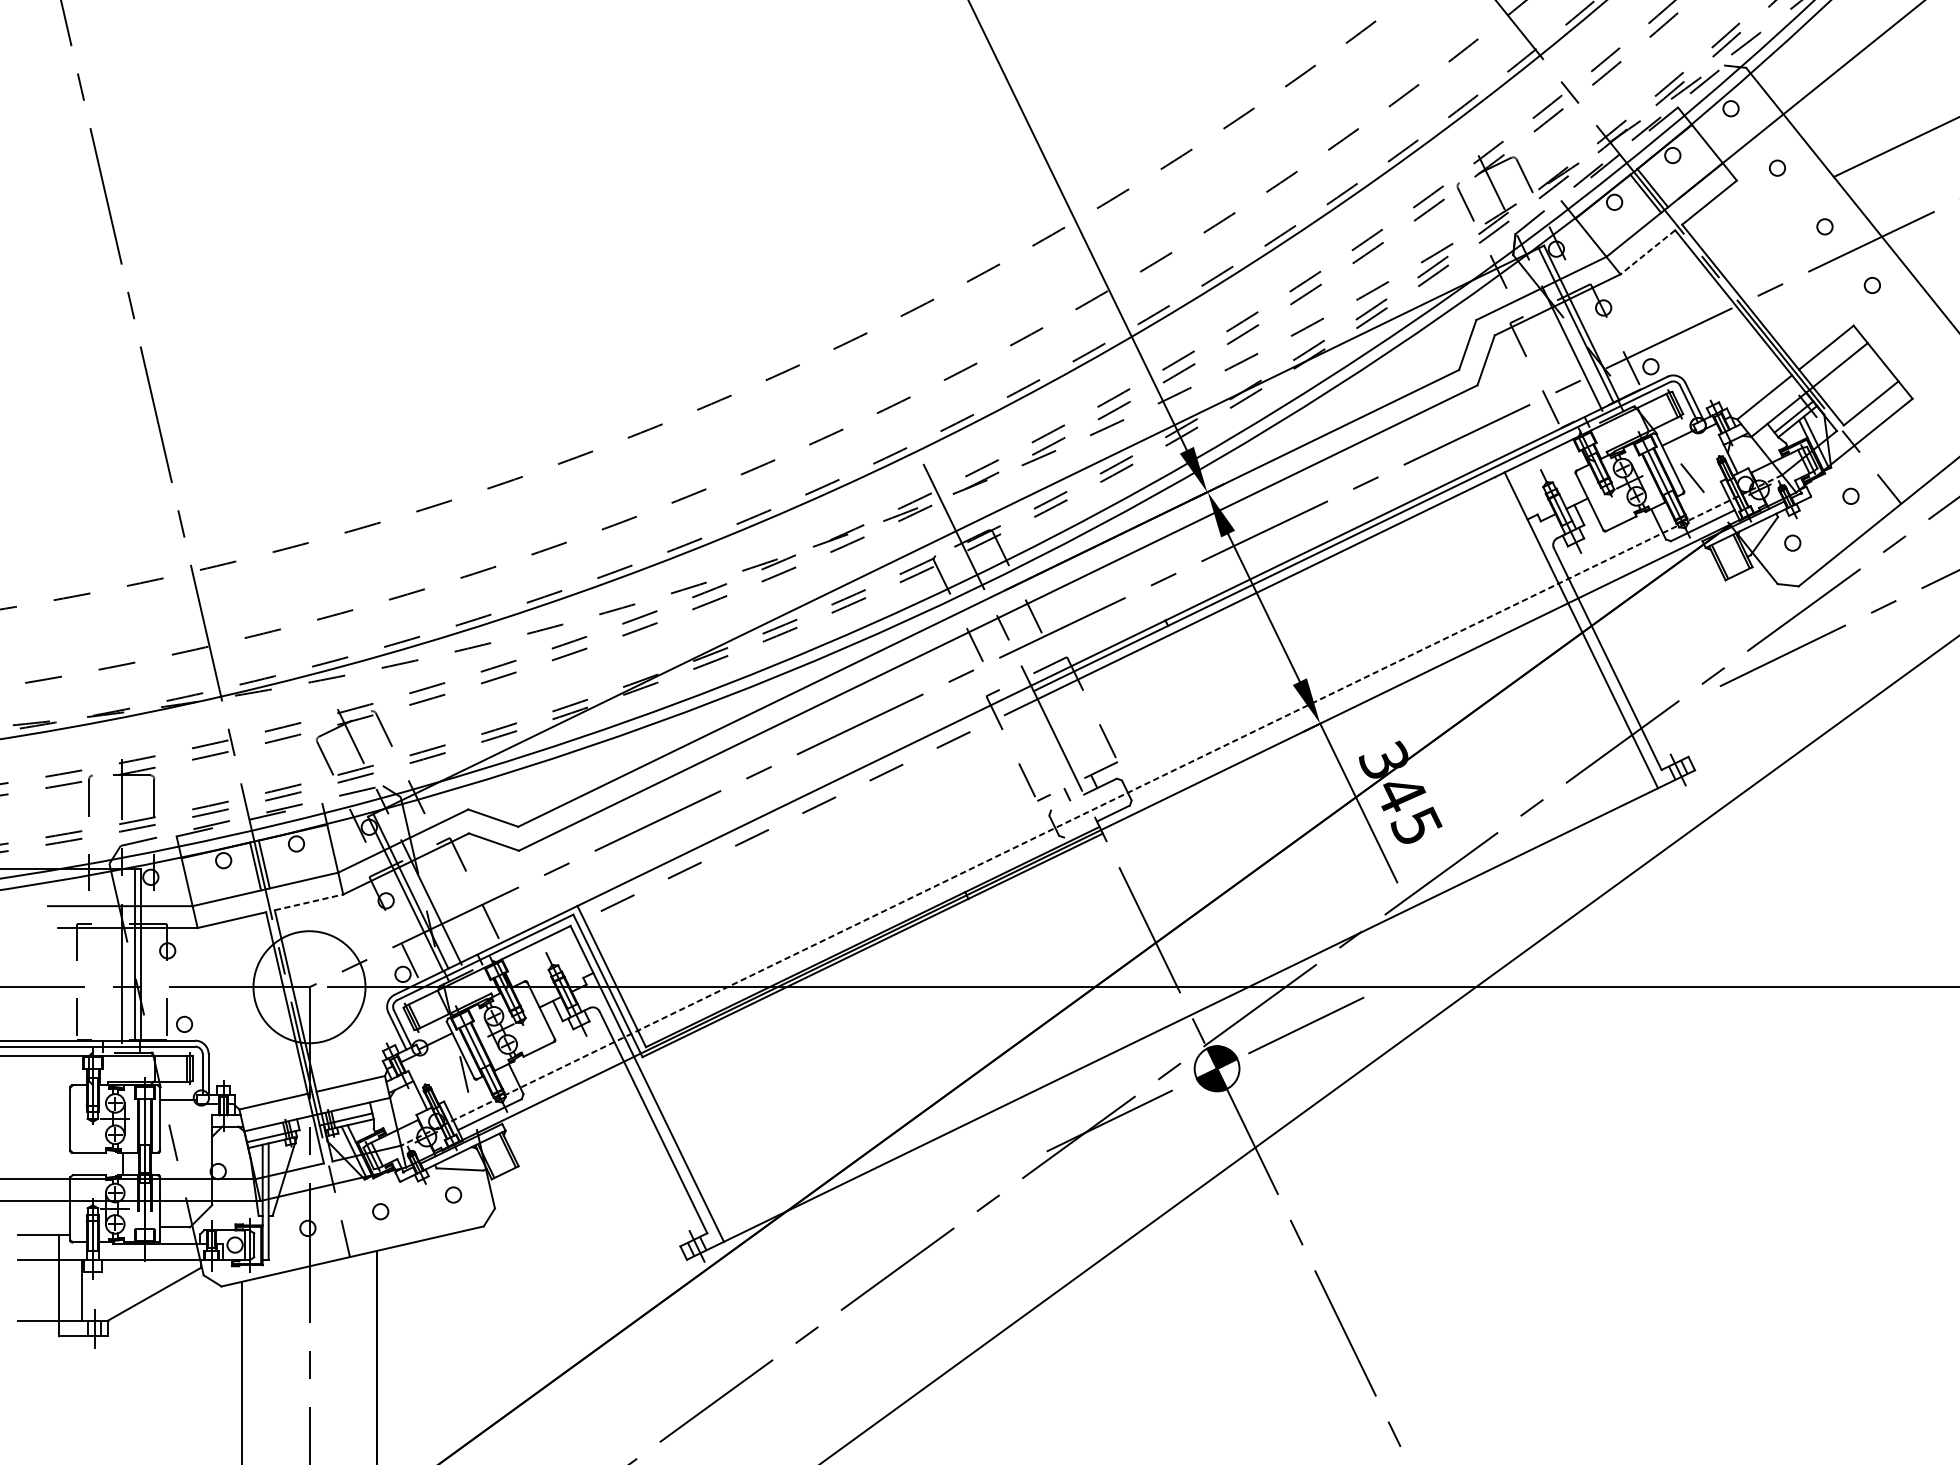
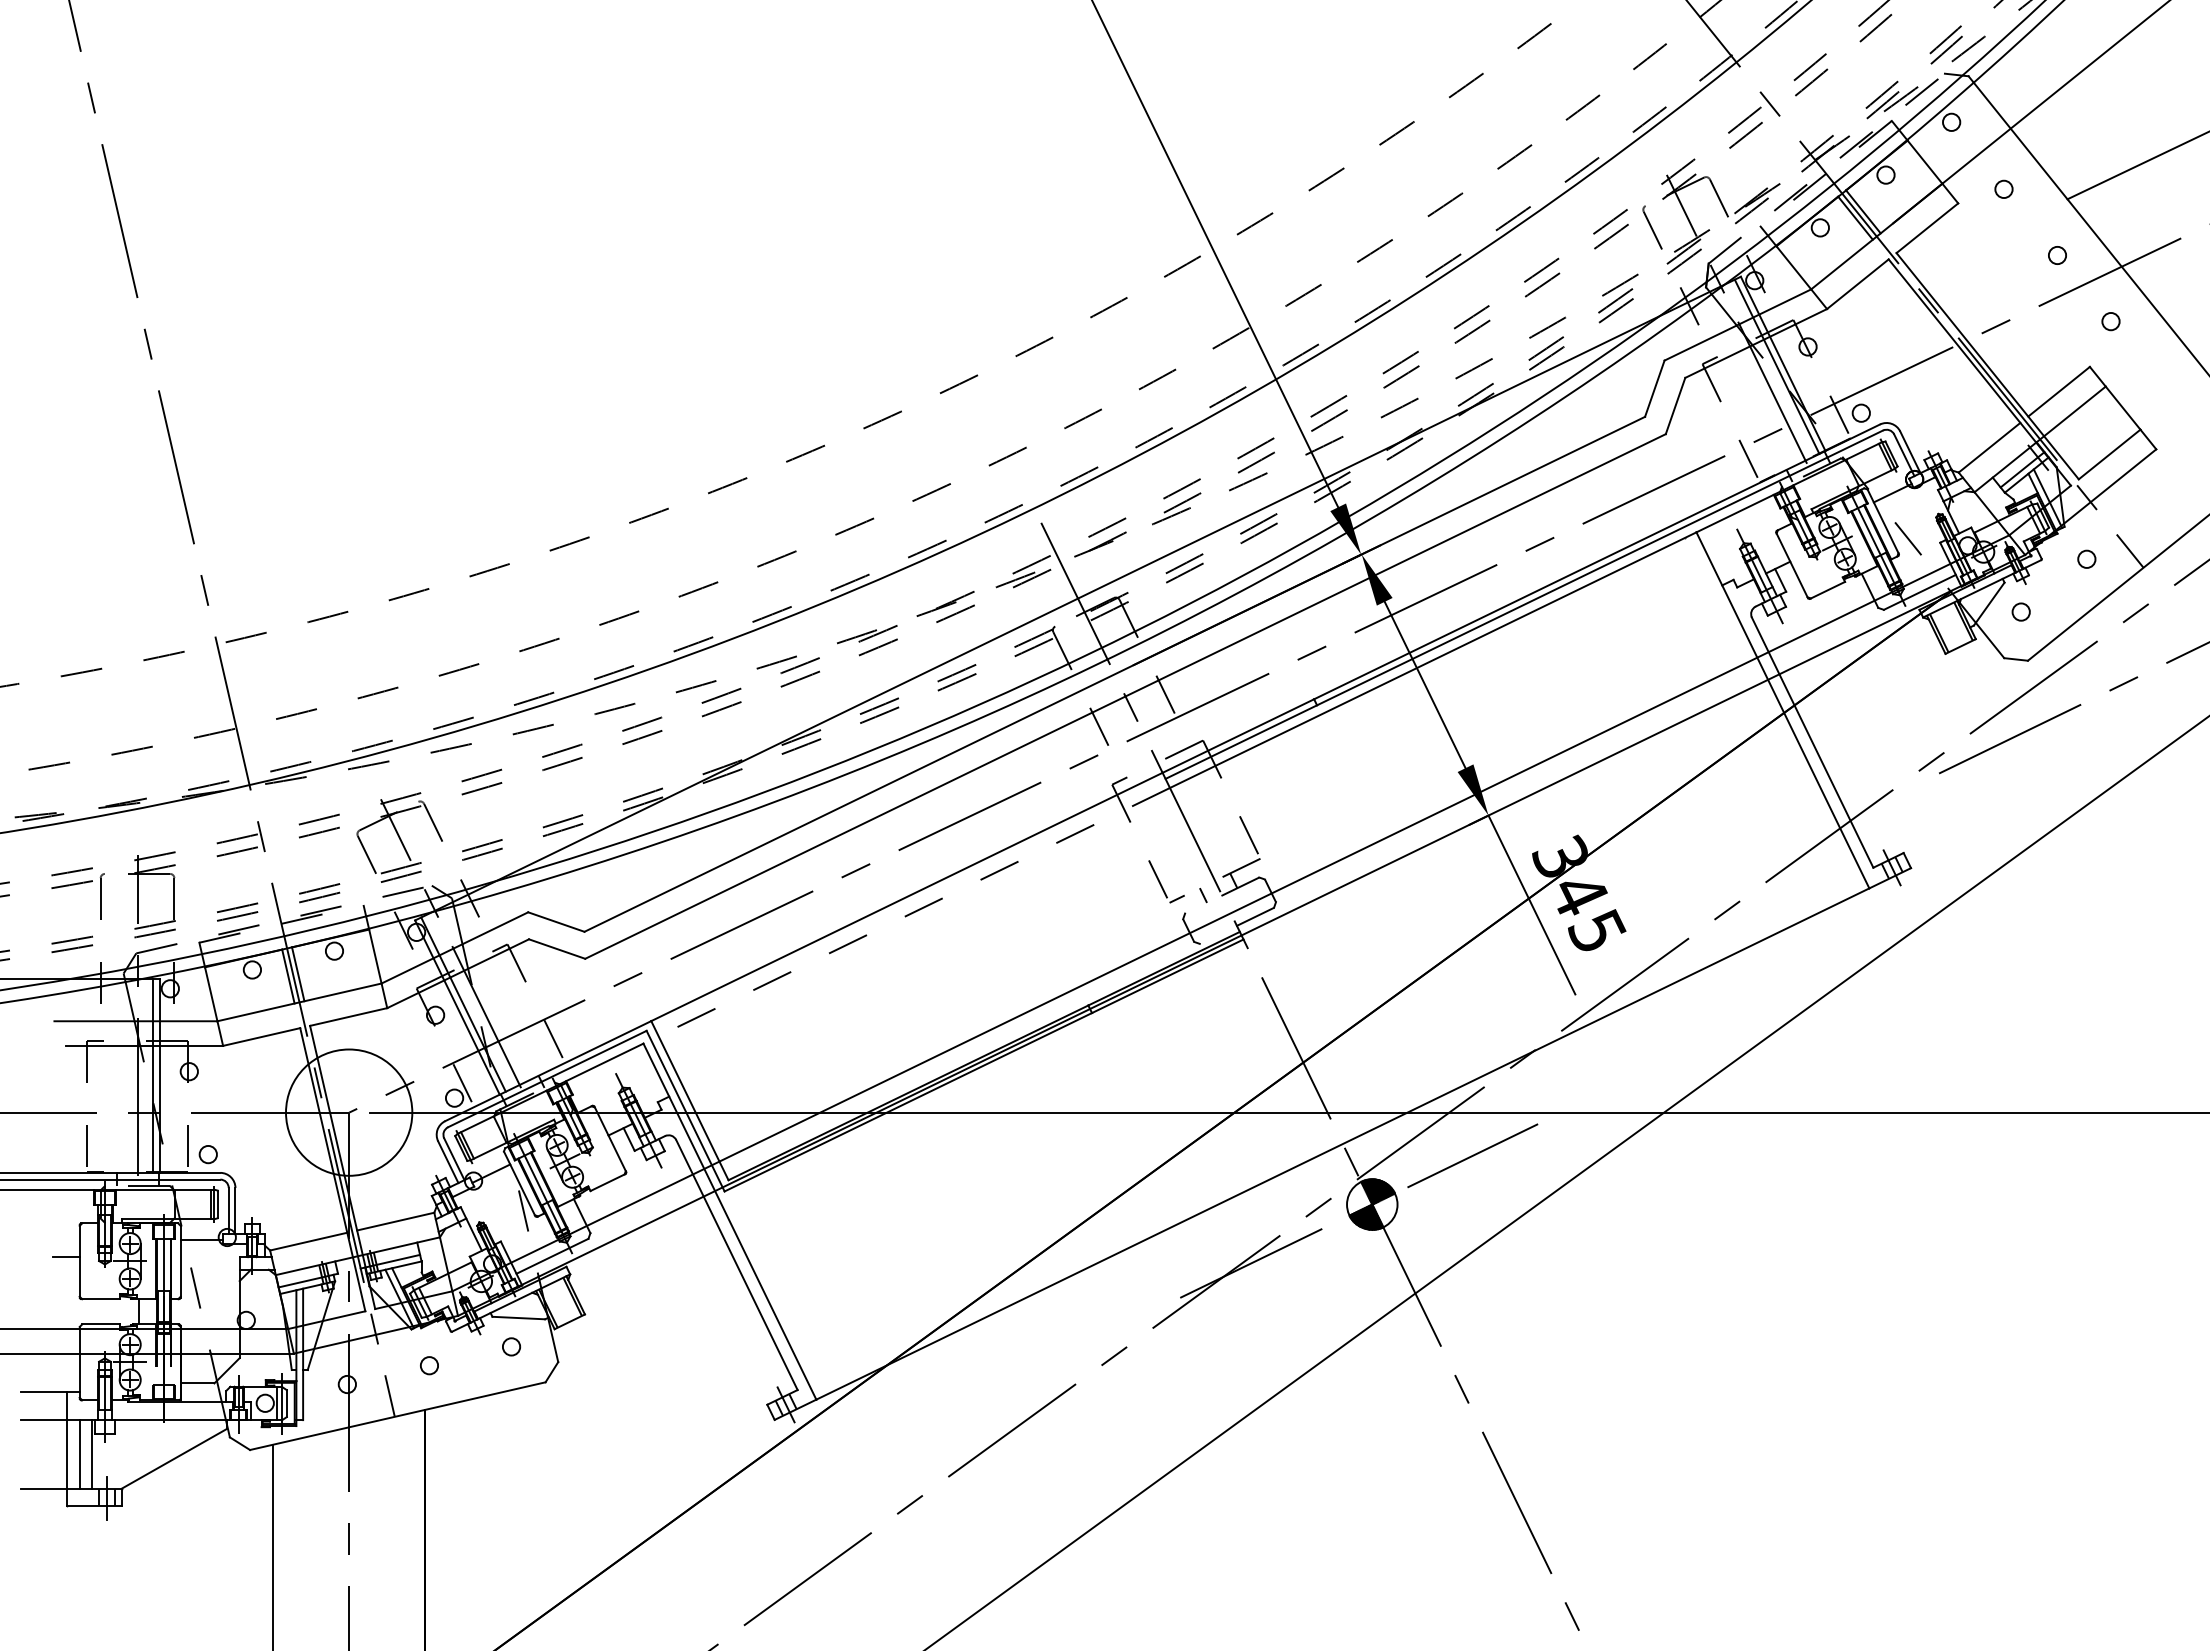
line: (1647, 252) -> (1857, 284), dashed -> solid
line: (1091, 810) -> (1230, 913), dashed -> solid
line: (308, 902) -> (348, 1017), dashed -> solid
line: (57, 1115) -> (65, 1257), added
line: (70, 1290) -> (79, 1454), added

